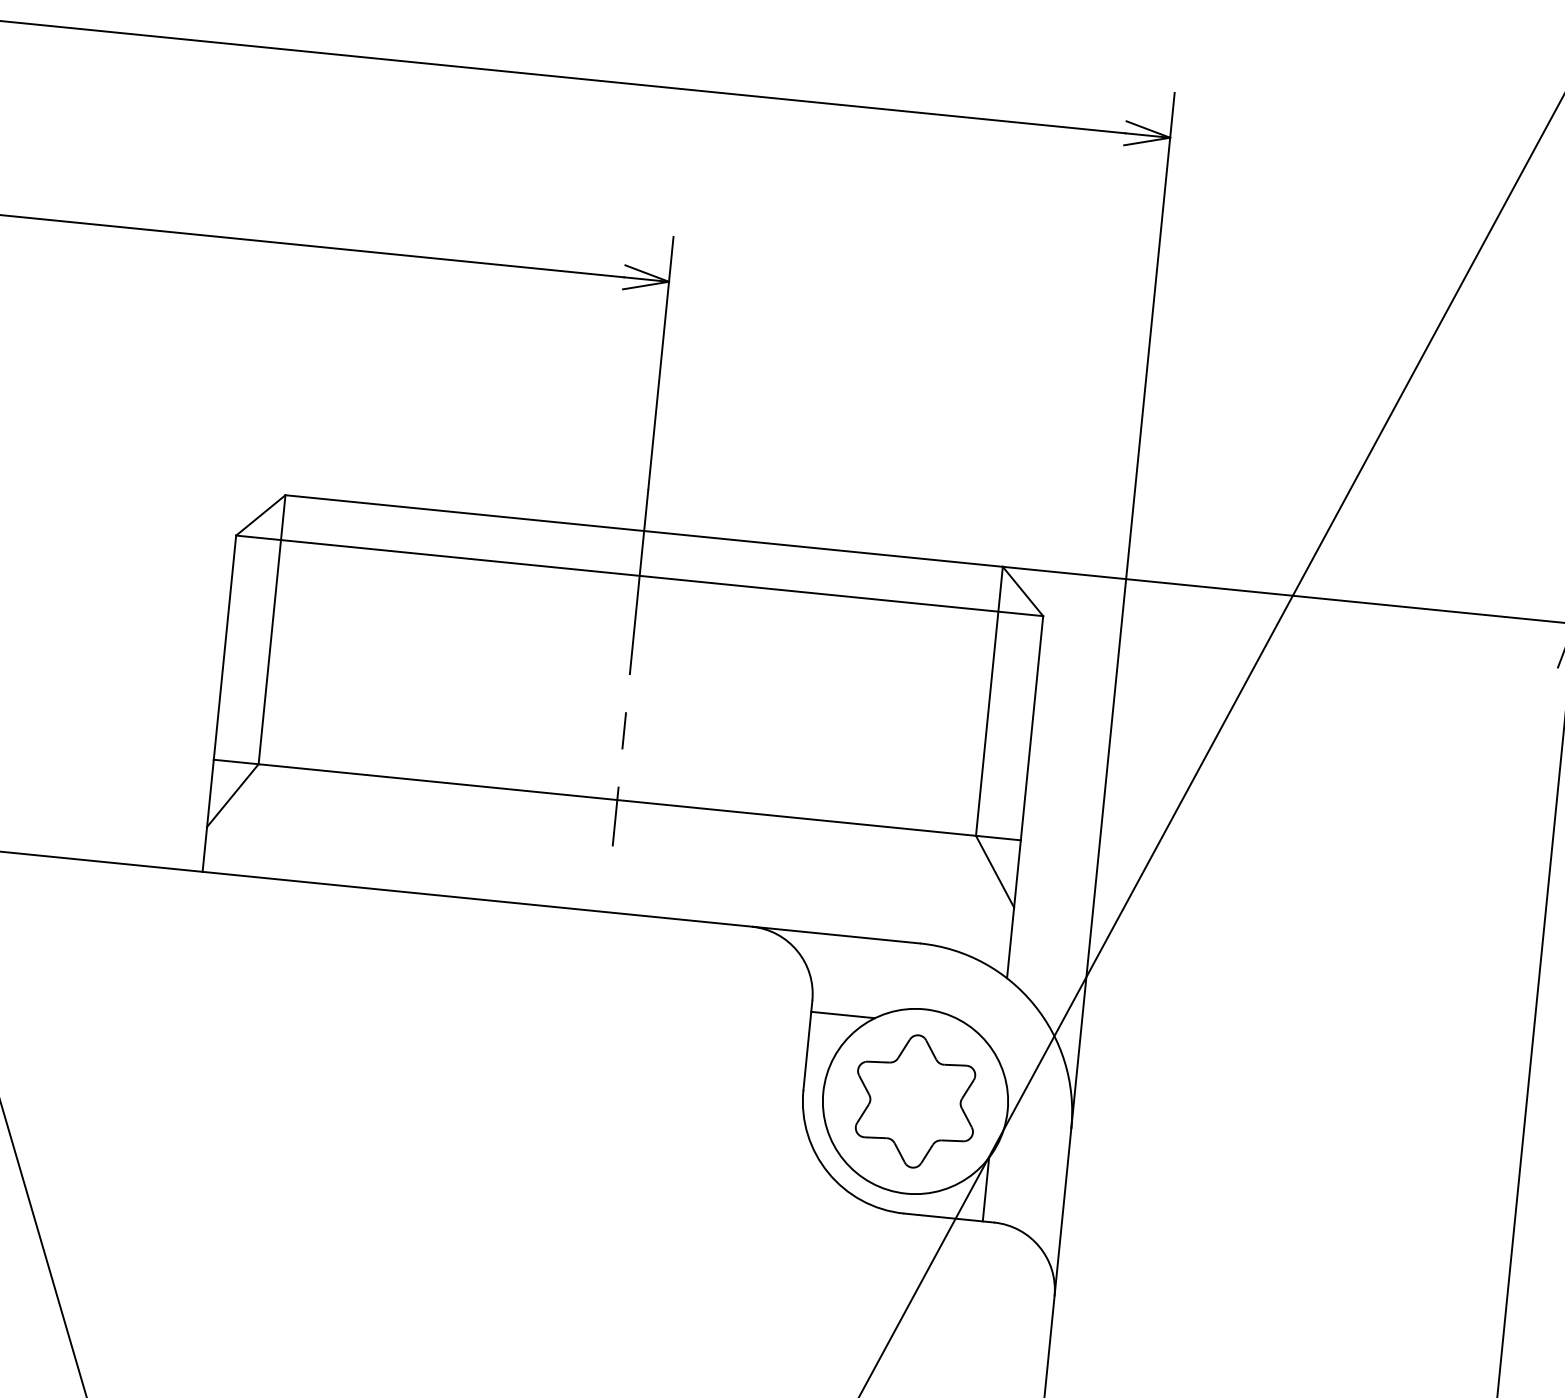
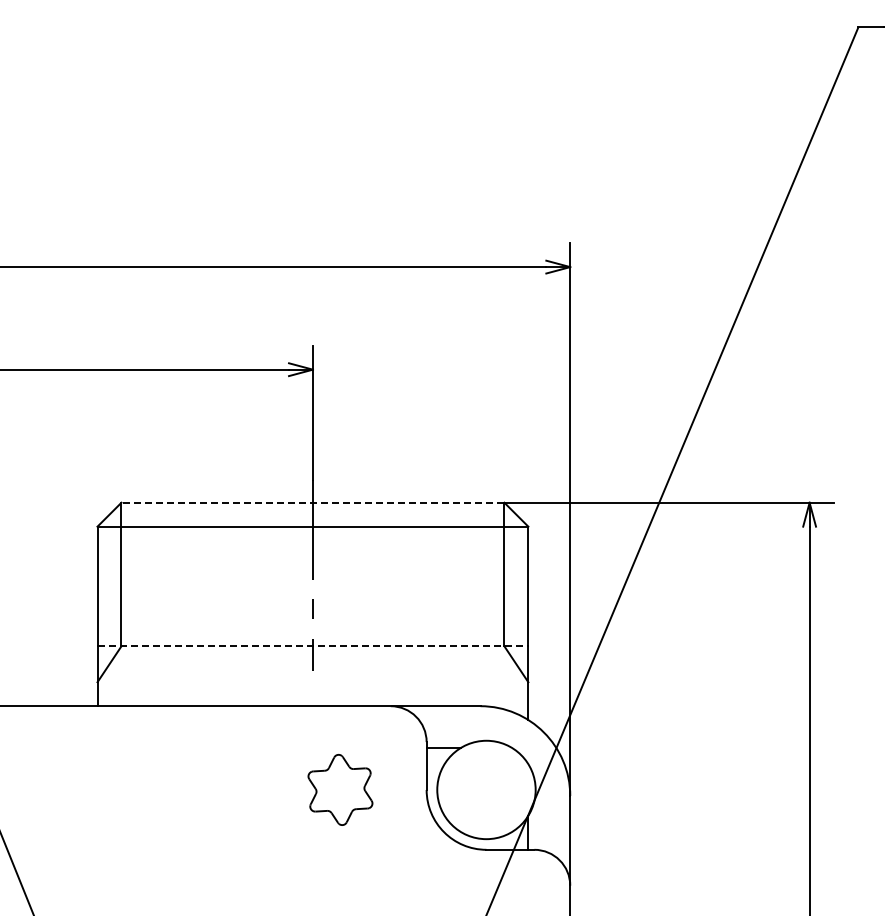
line: (643, 530) -> (312, 502), solid -> dashed
line: (618, 800) -> (313, 646), solid -> dashed
part: (915, 1100) -> (340, 789), moved

